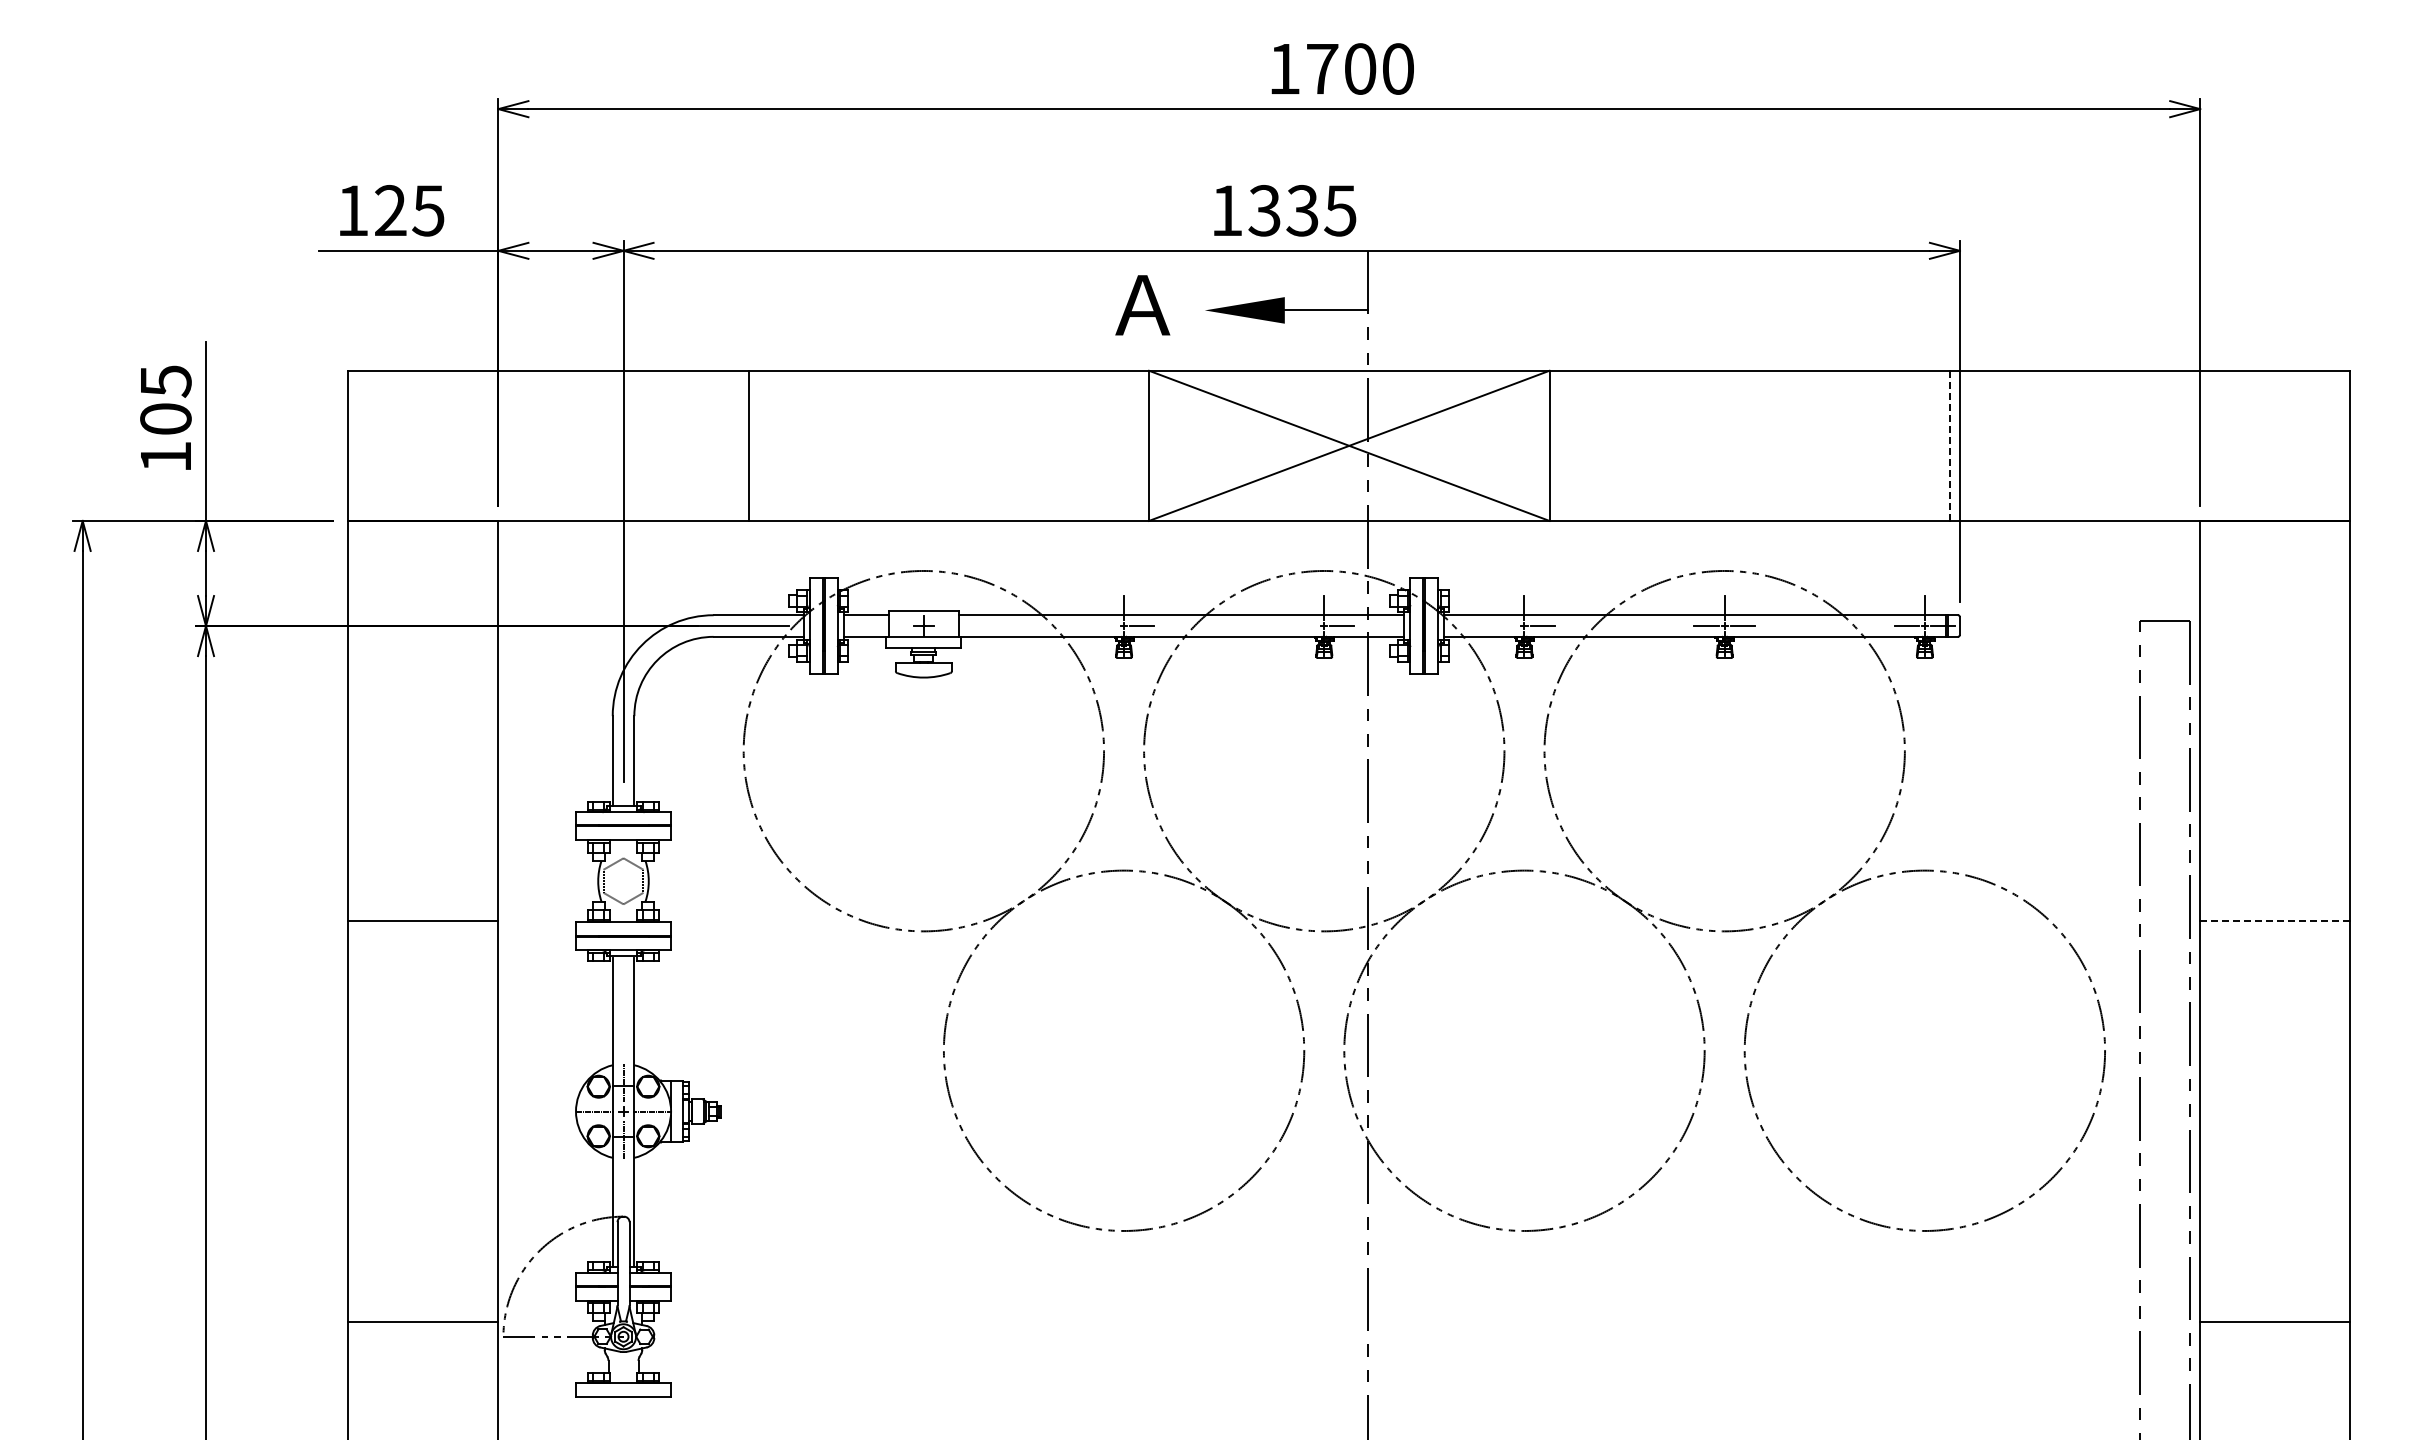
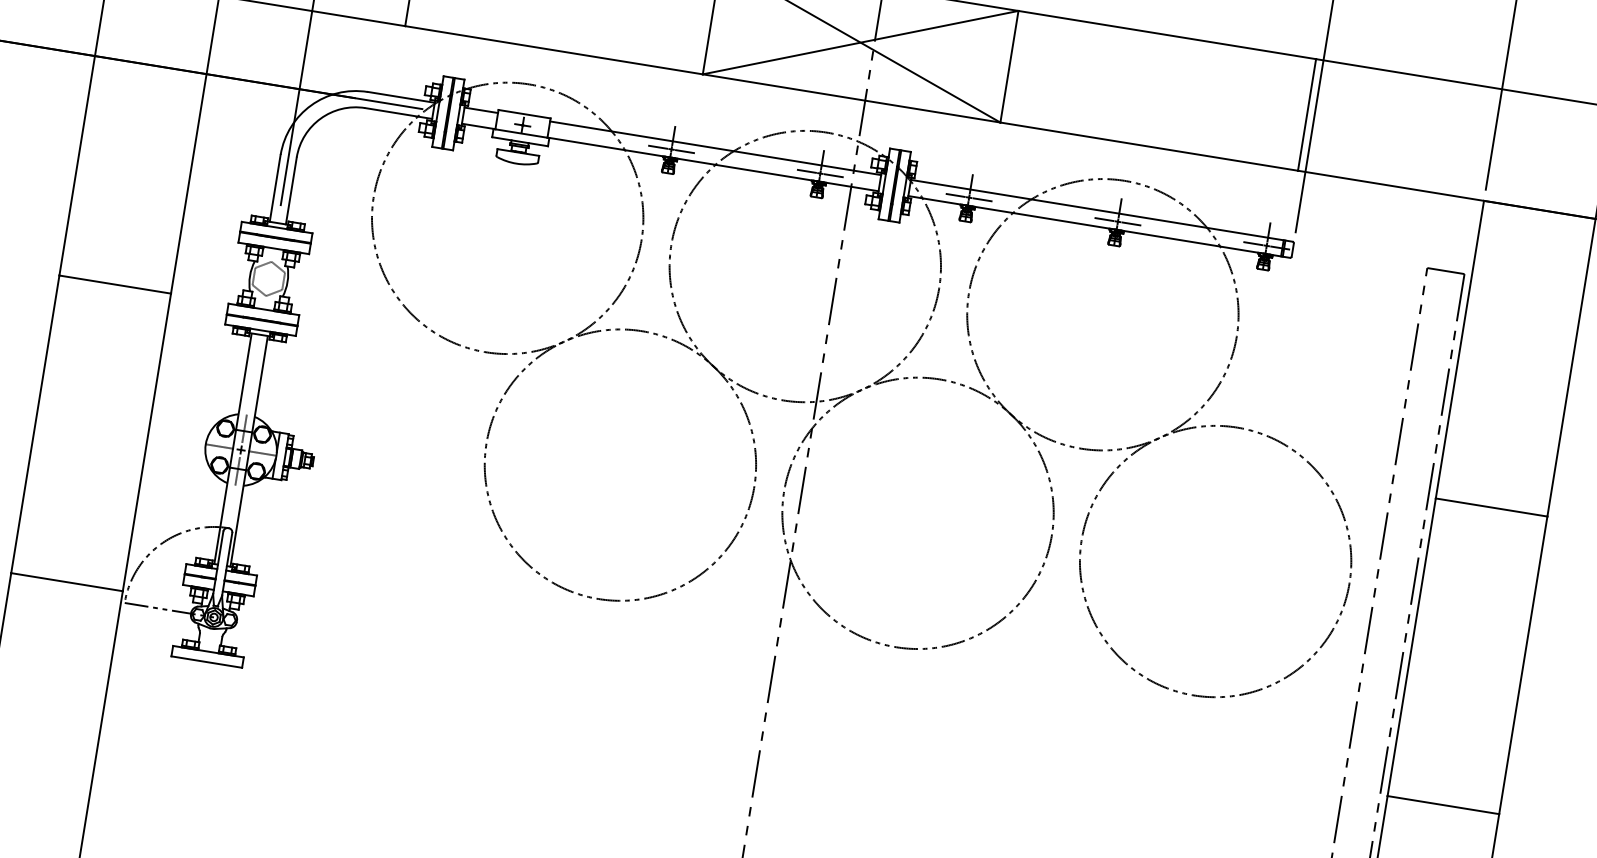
line: (1949, 446) -> (1306, 115), dashed -> solid
line: (1105, 626) -> (657, 147), added
line: (1306, 626) -> (807, 171), added
line: (1506, 626) -> (955, 195), added
line: (2275, 921) -> (1491, 507), dashed -> solid

